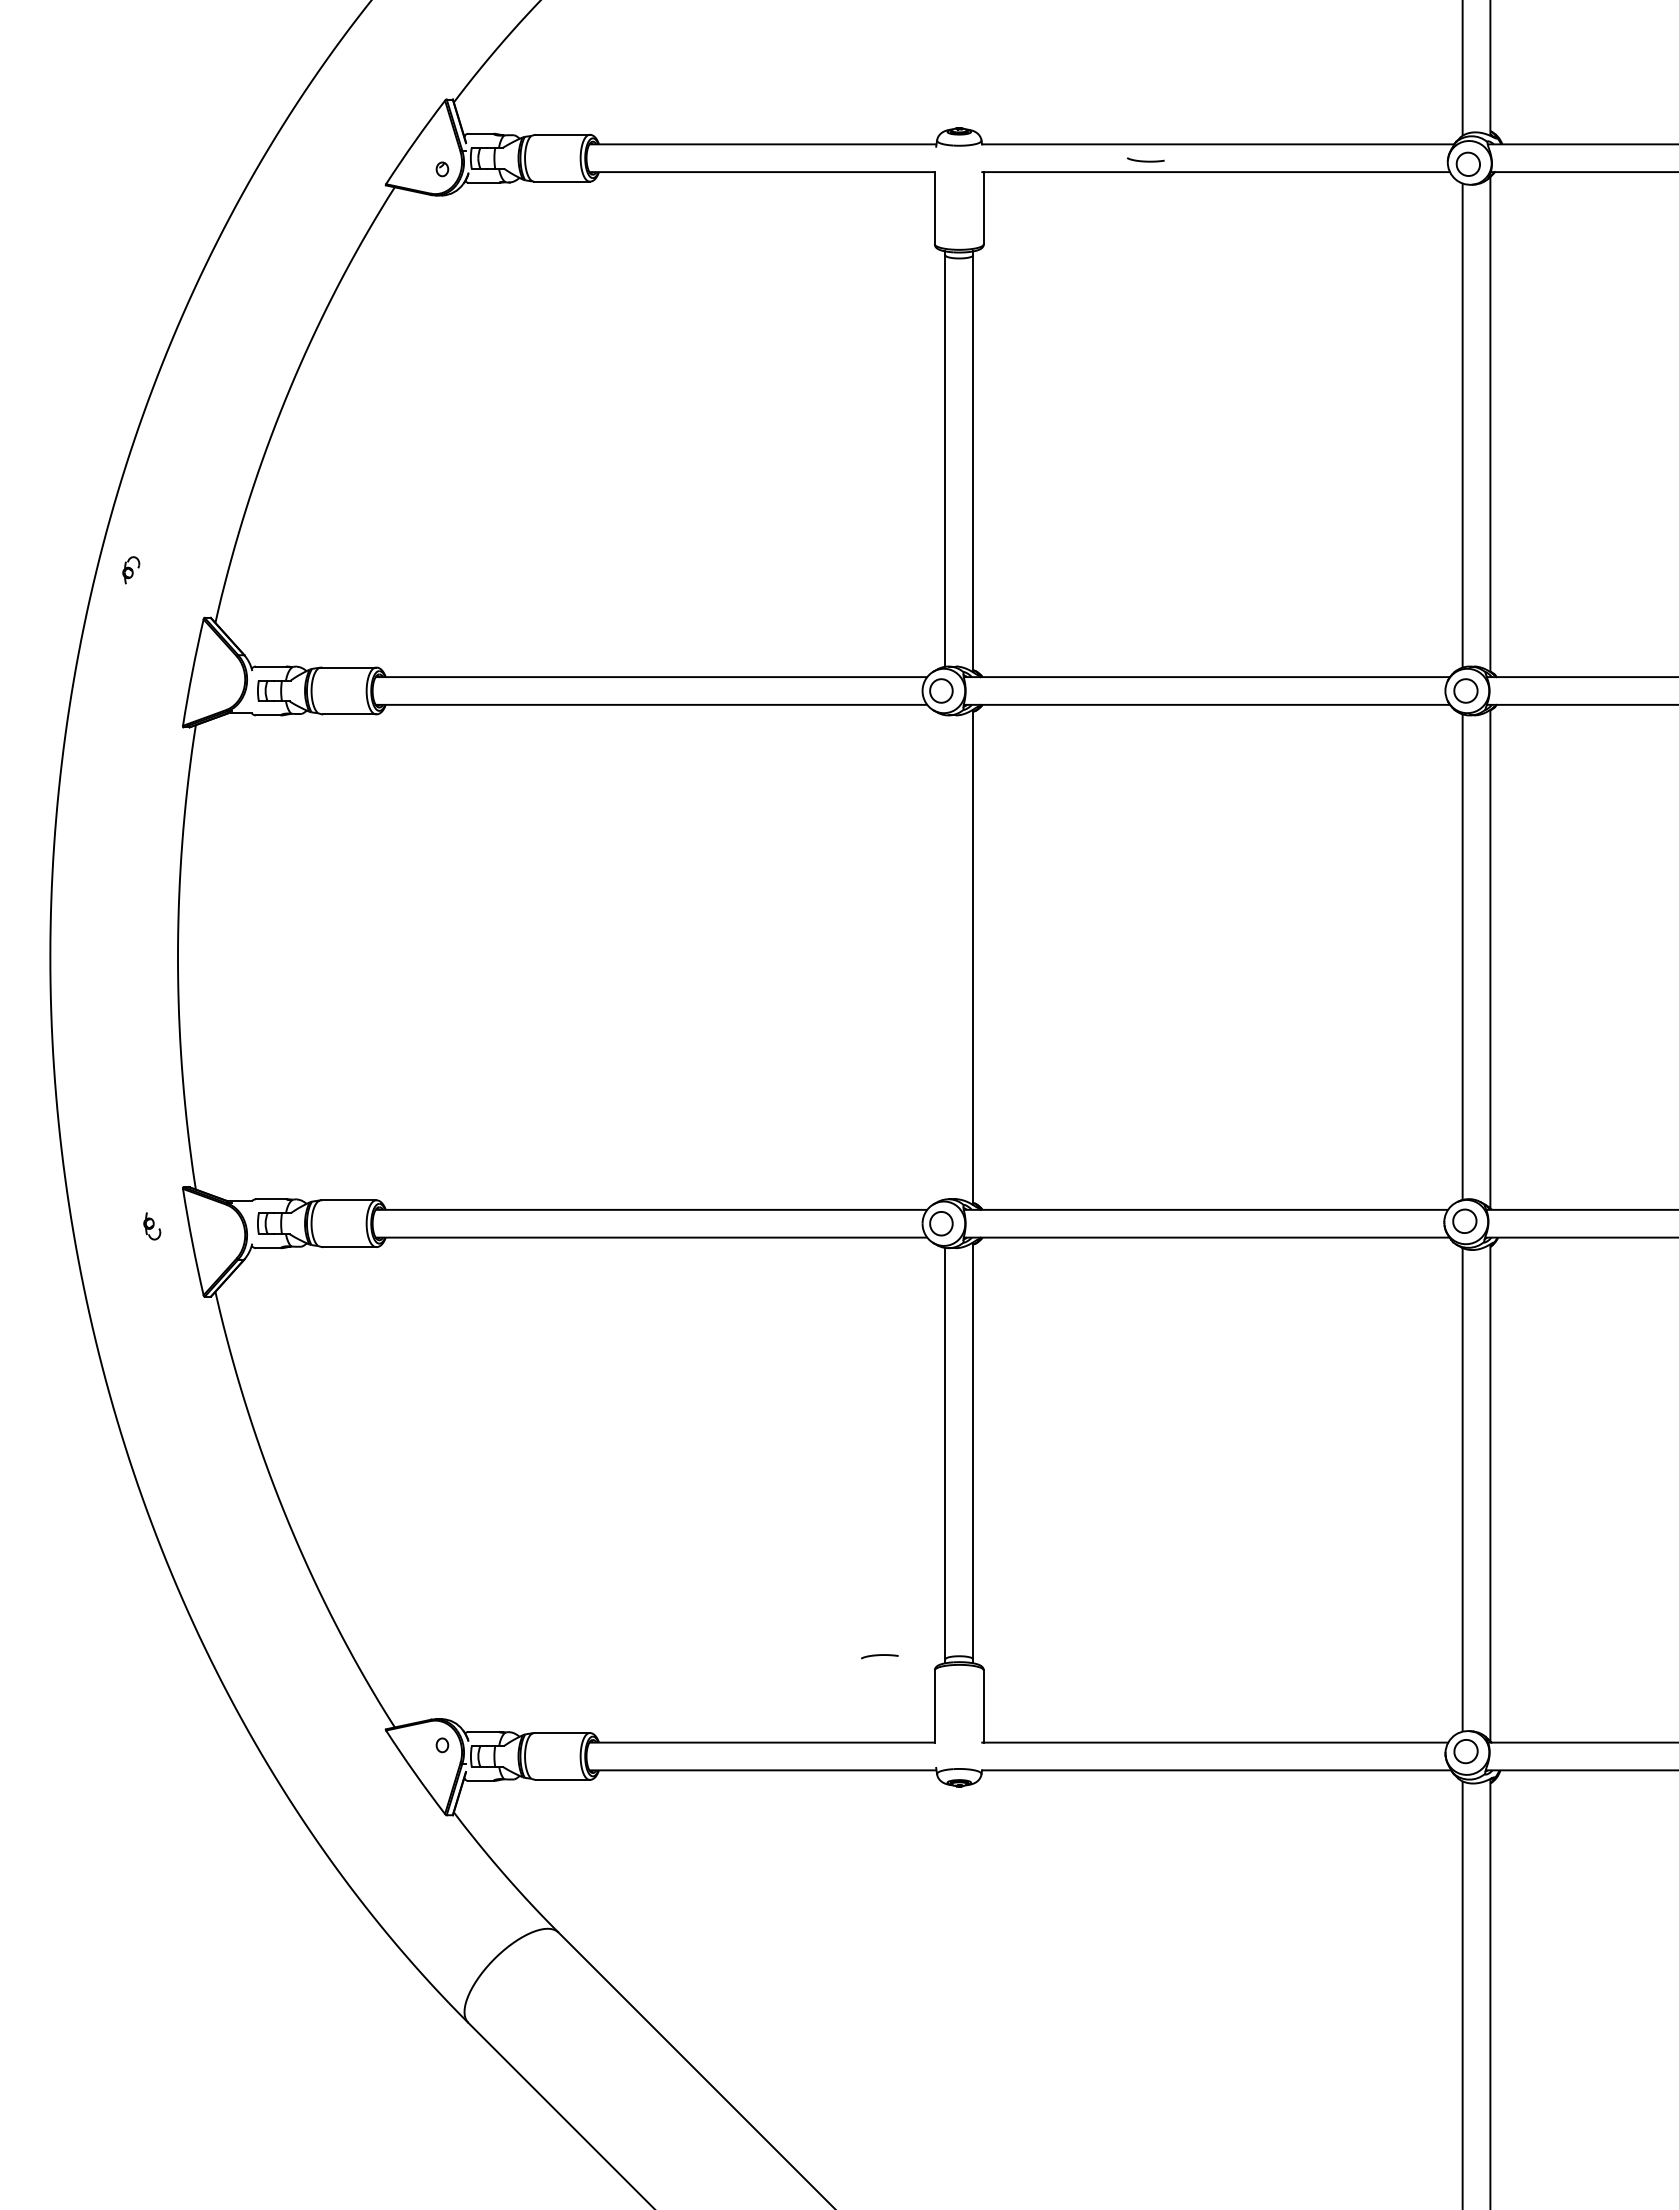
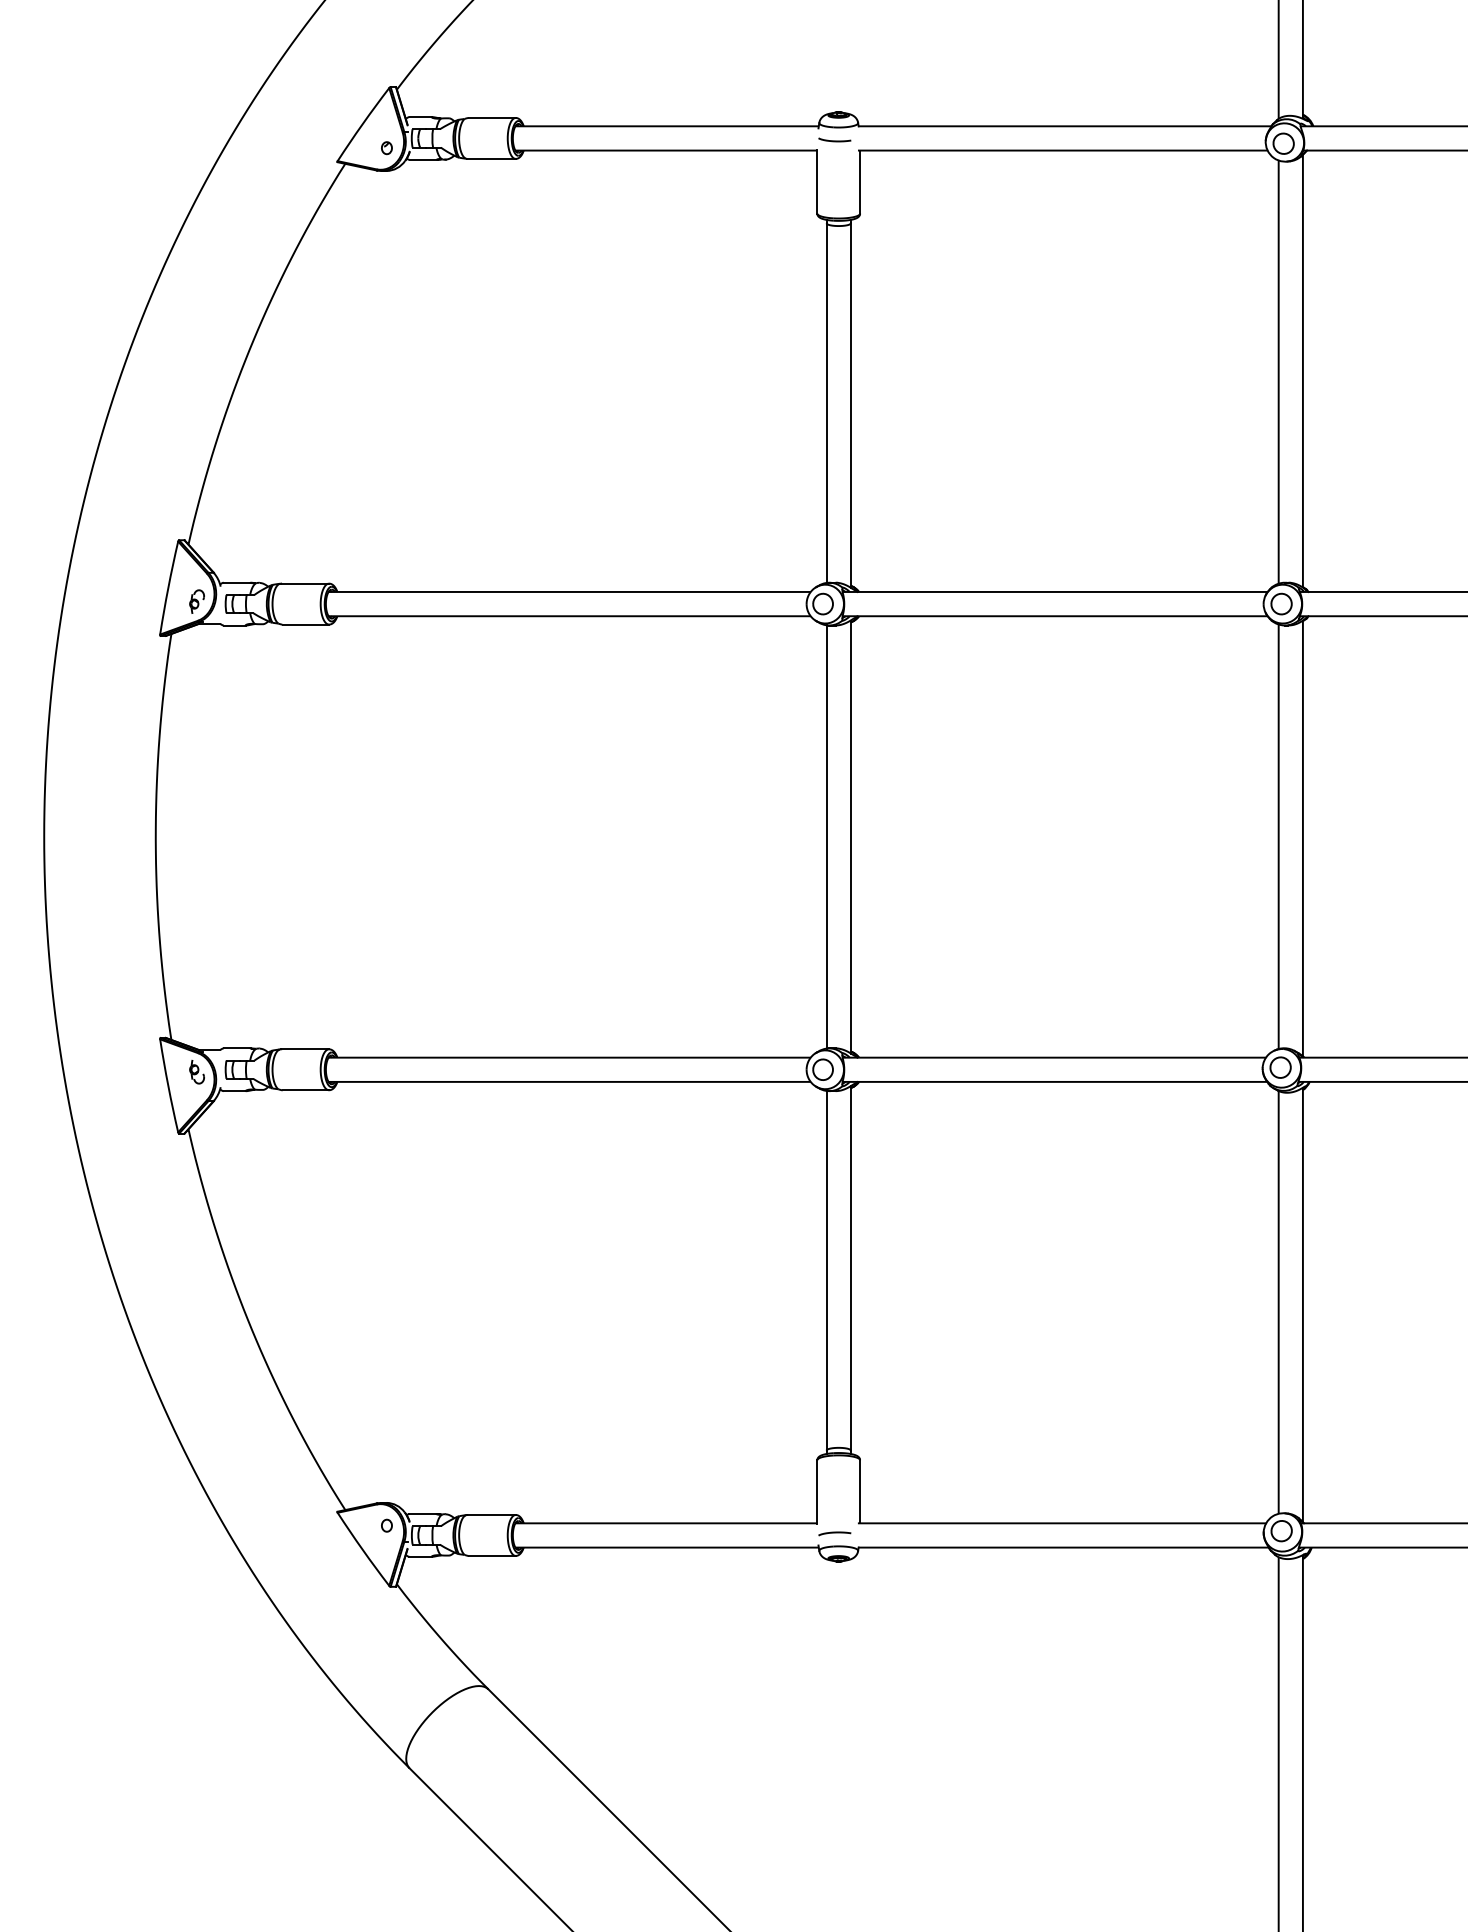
curve: (1145, 160) -> (834, 140), moved
part: (131, 570) -> (197, 601), moved
line: (945, 957) -> (826, 837), added
part: (152, 1226) -> (197, 1072), moved
curve: (879, 1655) -> (834, 1532), moved

